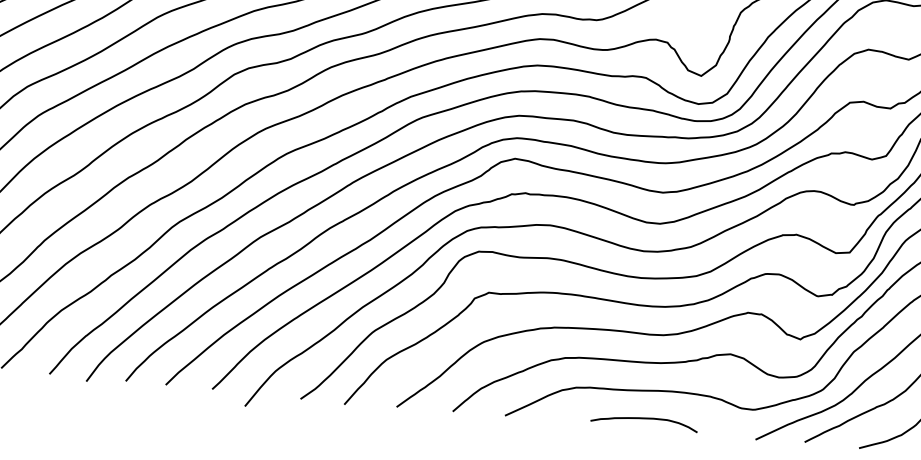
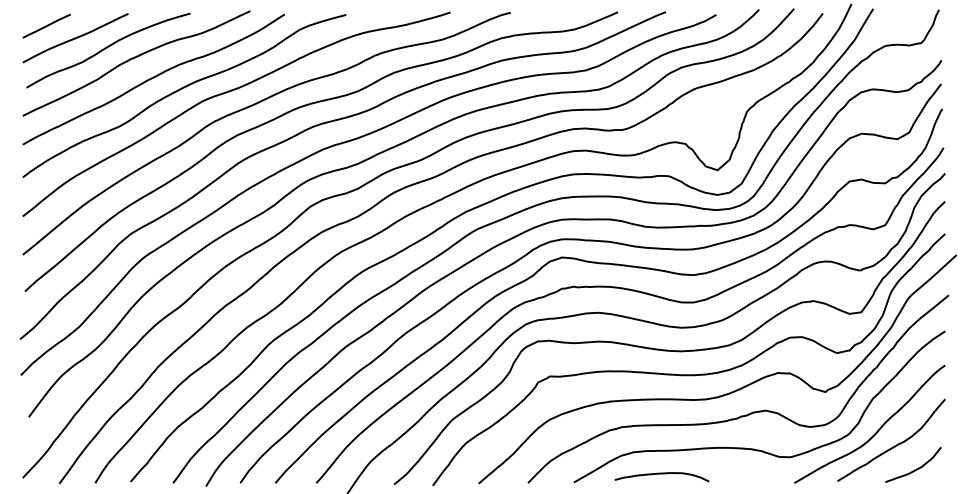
curve: (644, 419) -> (661, 474), moved

